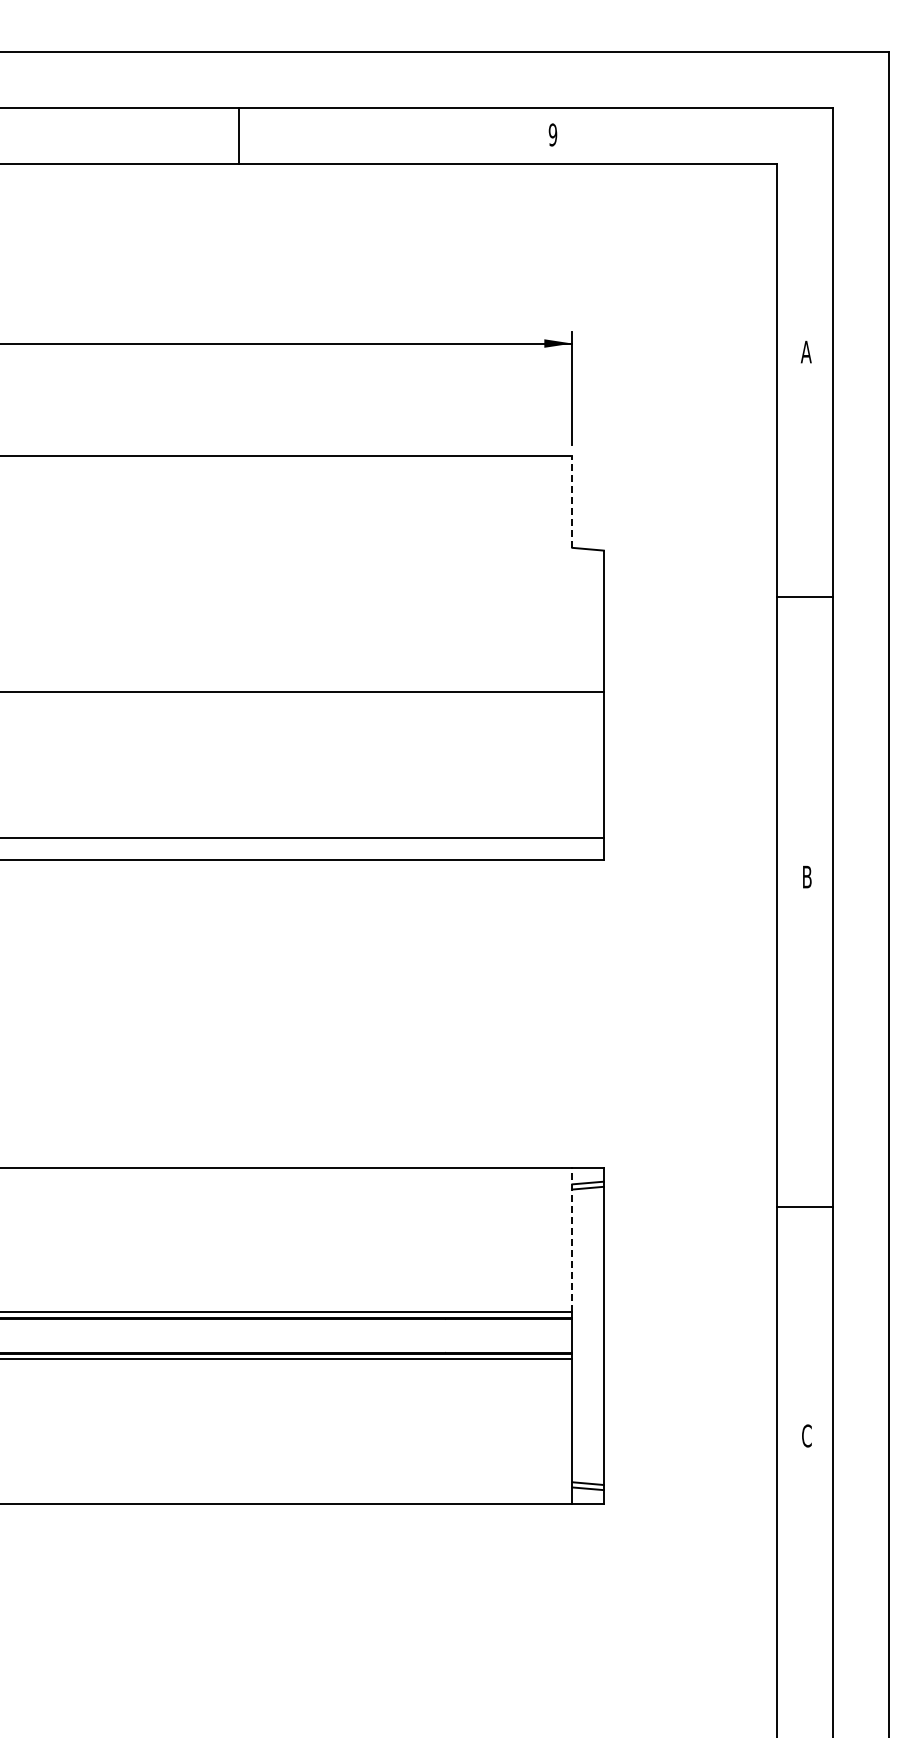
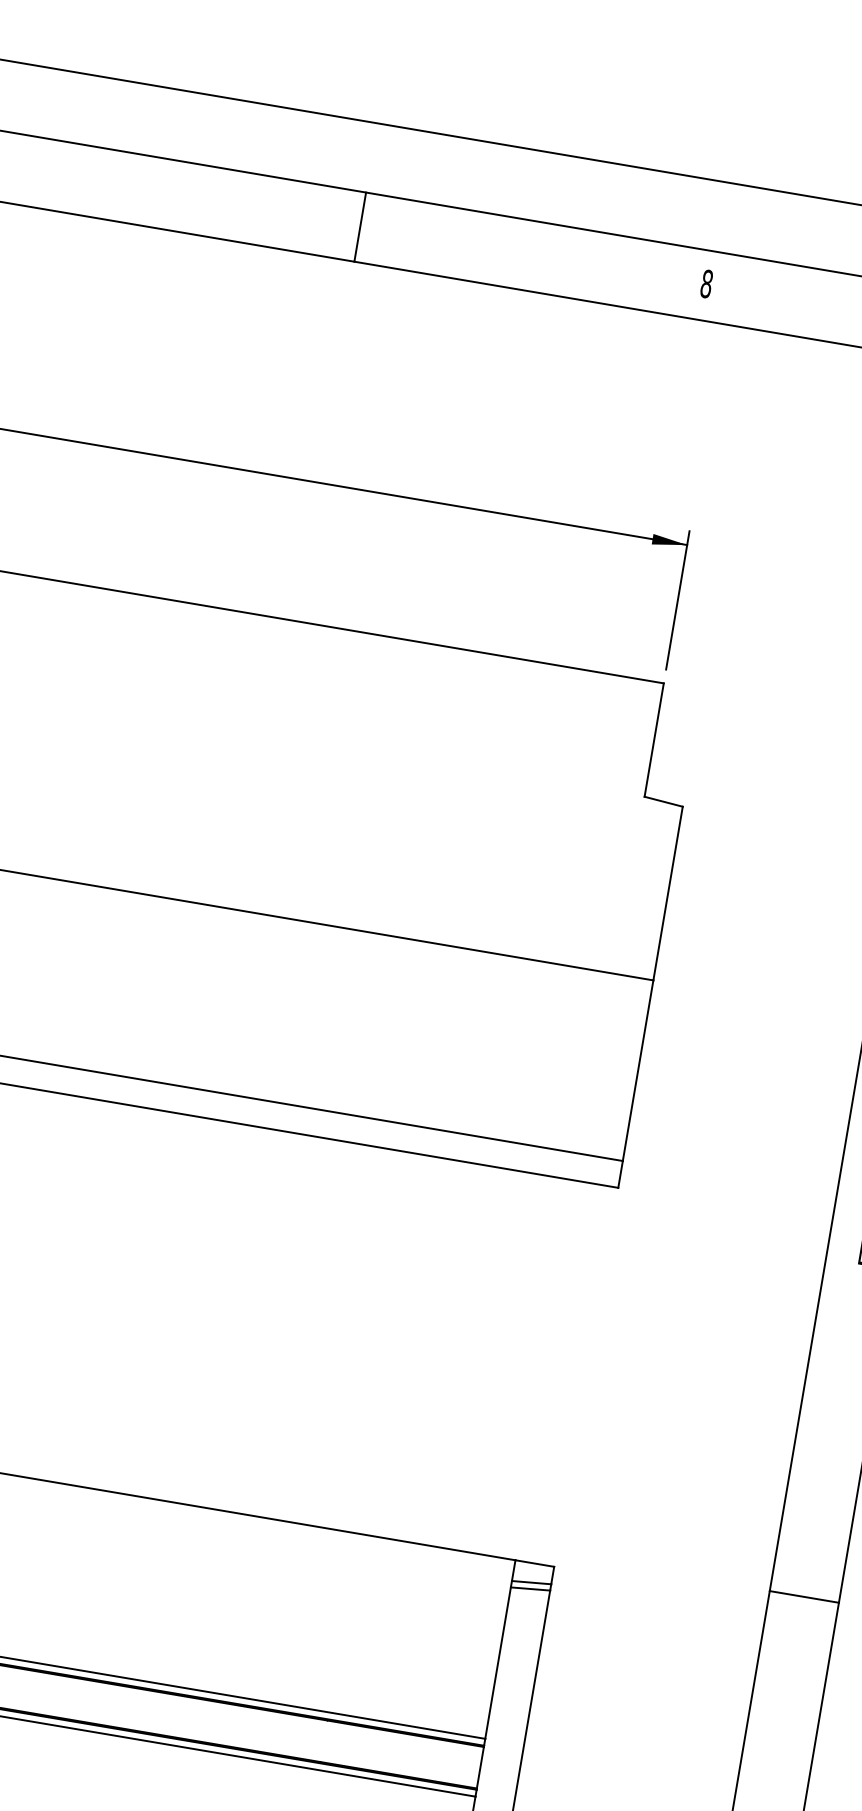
text: (552, 134) -> (706, 283), 9 -> 8
line: (238, 136) -> (359, 227), moved
line: (572, 501) -> (654, 739), dashed -> solid
line: (805, 1206) -> (804, 1596), moved
line: (572, 1239) -> (500, 1648), dashed -> solid

